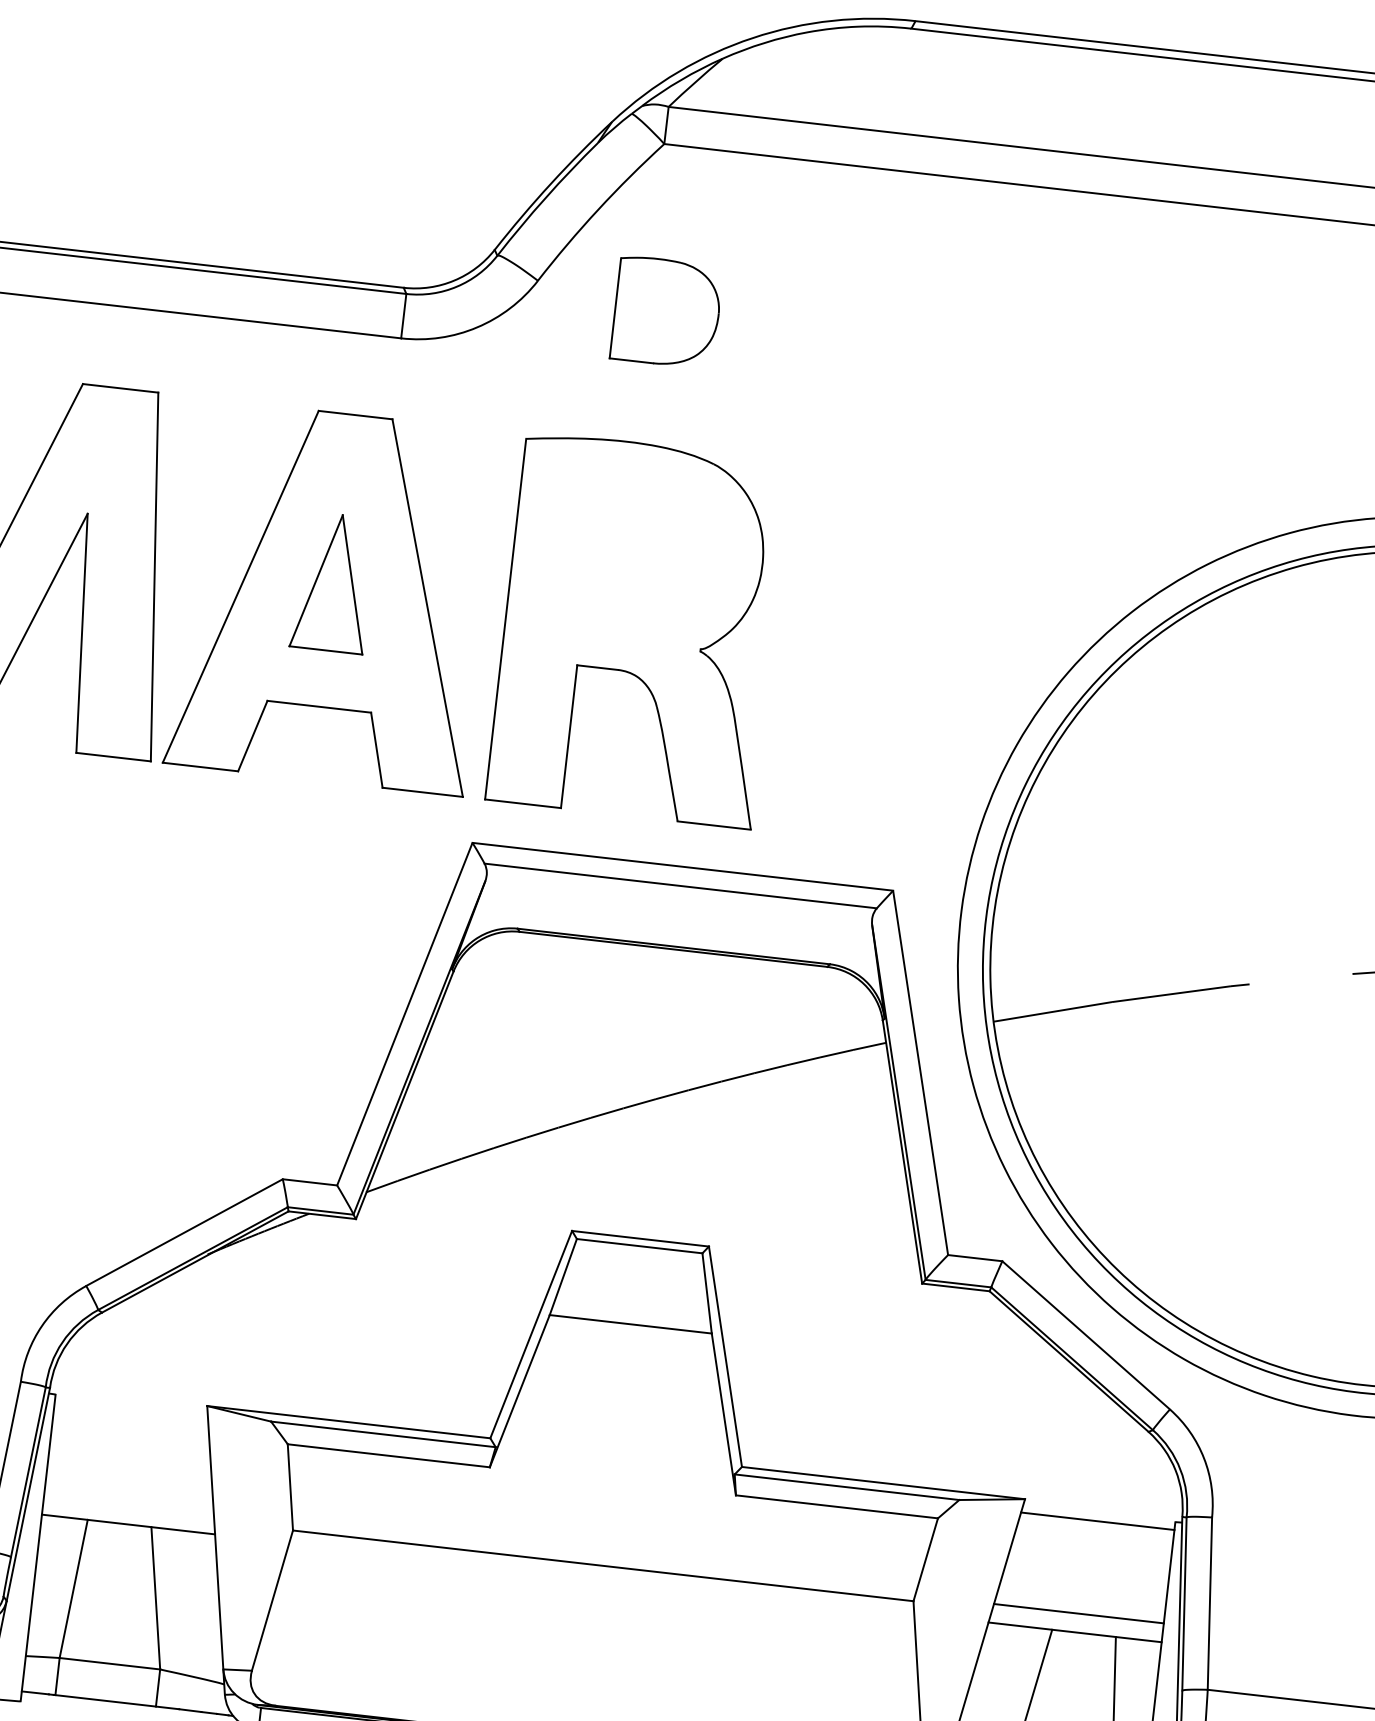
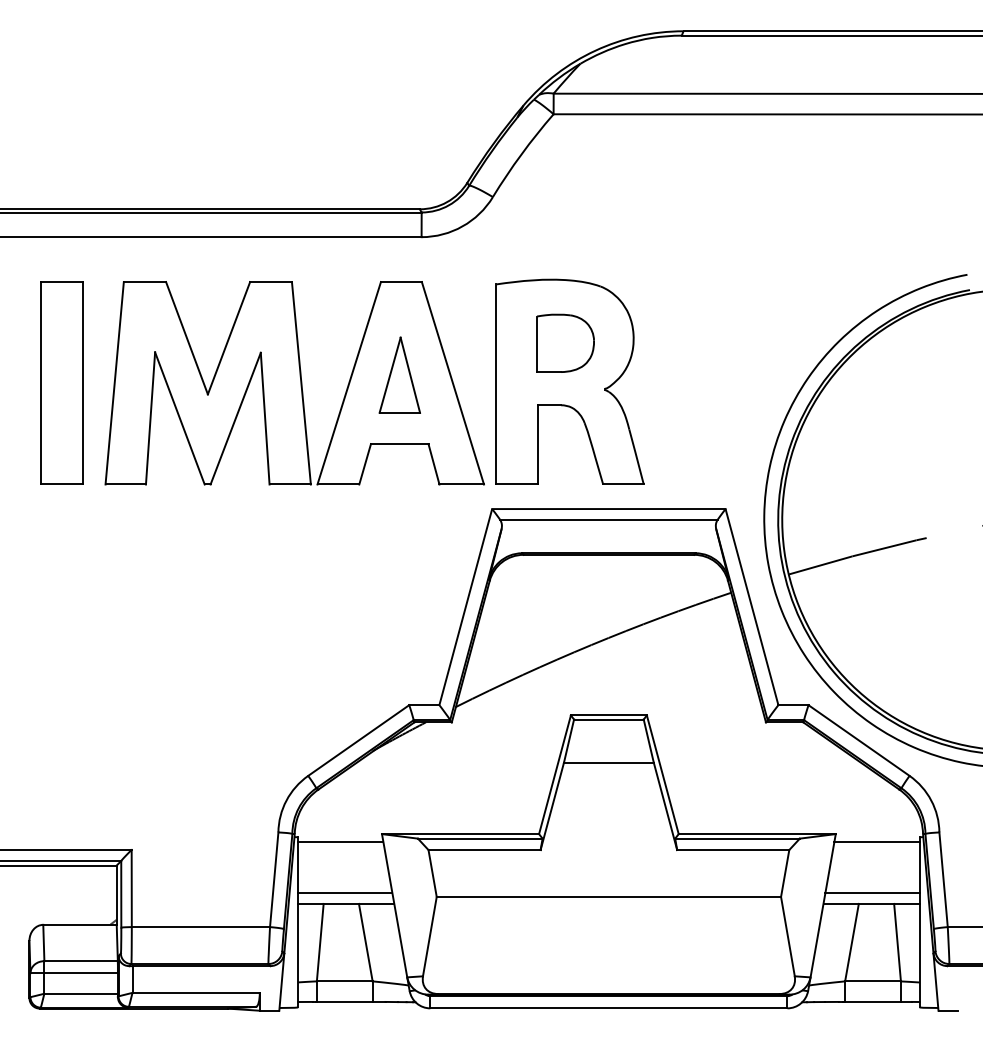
part: (667, 310) -> (565, 342), moved
line: (130, 1410) -> (340, 841), added
line: (129, 1505) -> (345, 893), added

